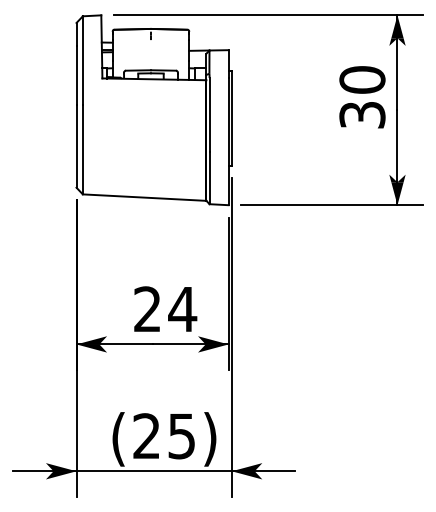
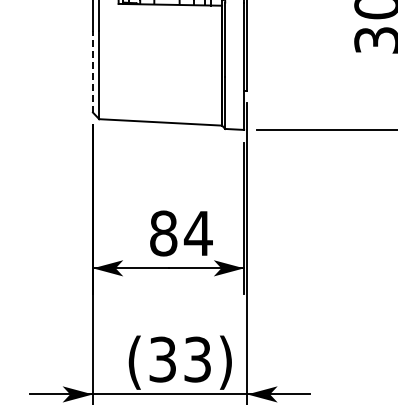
line: (76, 146) -> (92, 71), solid -> dashed
text: (147, 309) -> (163, 233), 24 -> 84
text: (164, 436) -> (180, 359), (25) -> (33)

